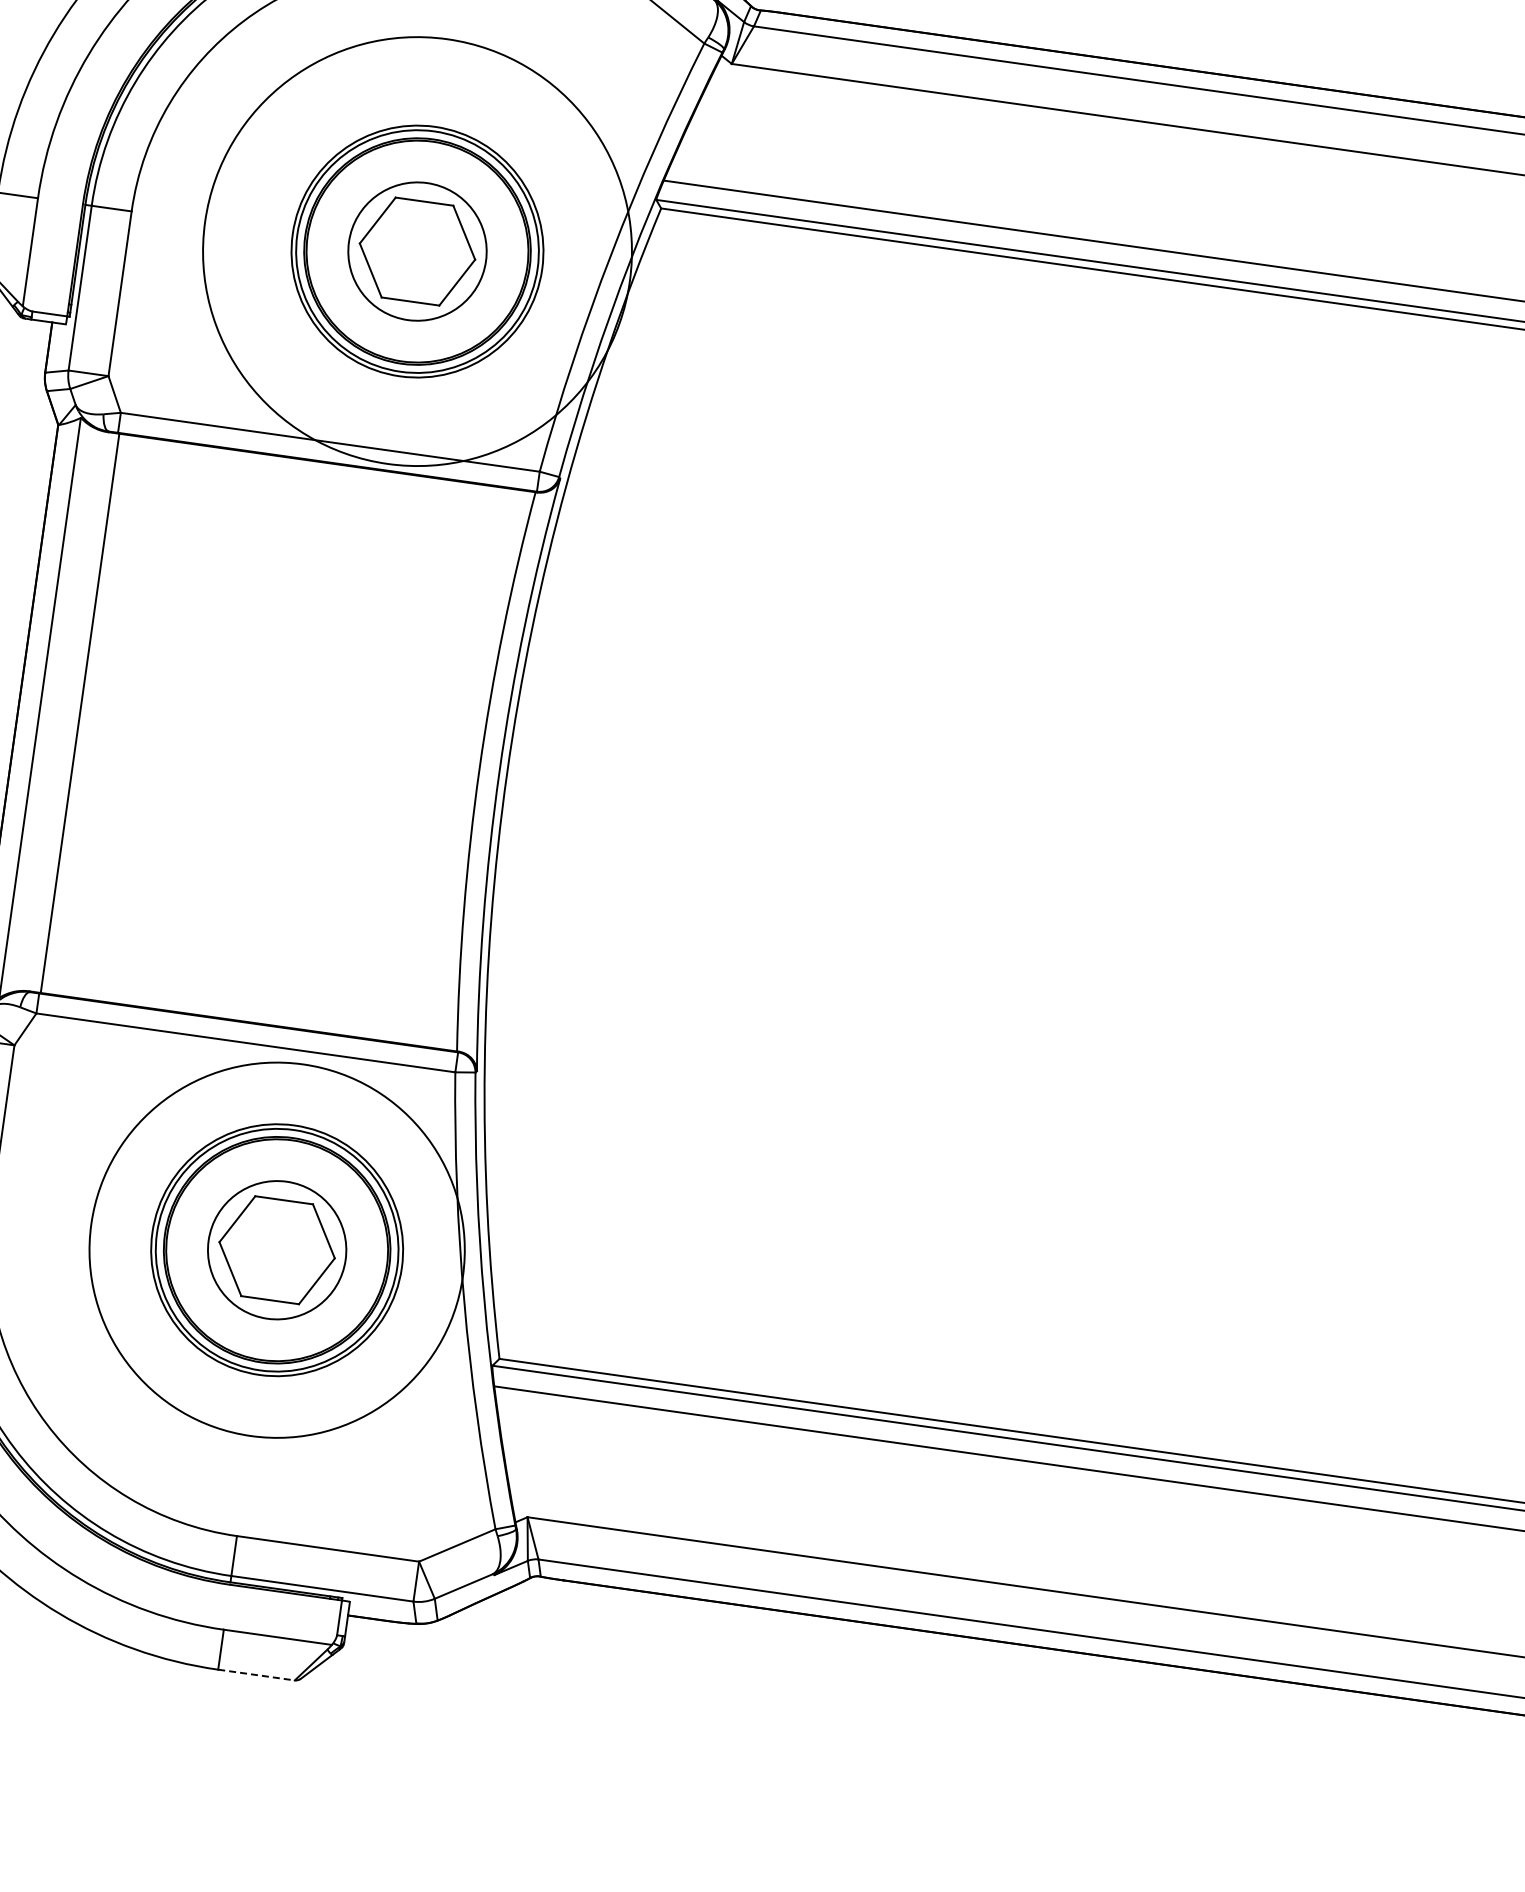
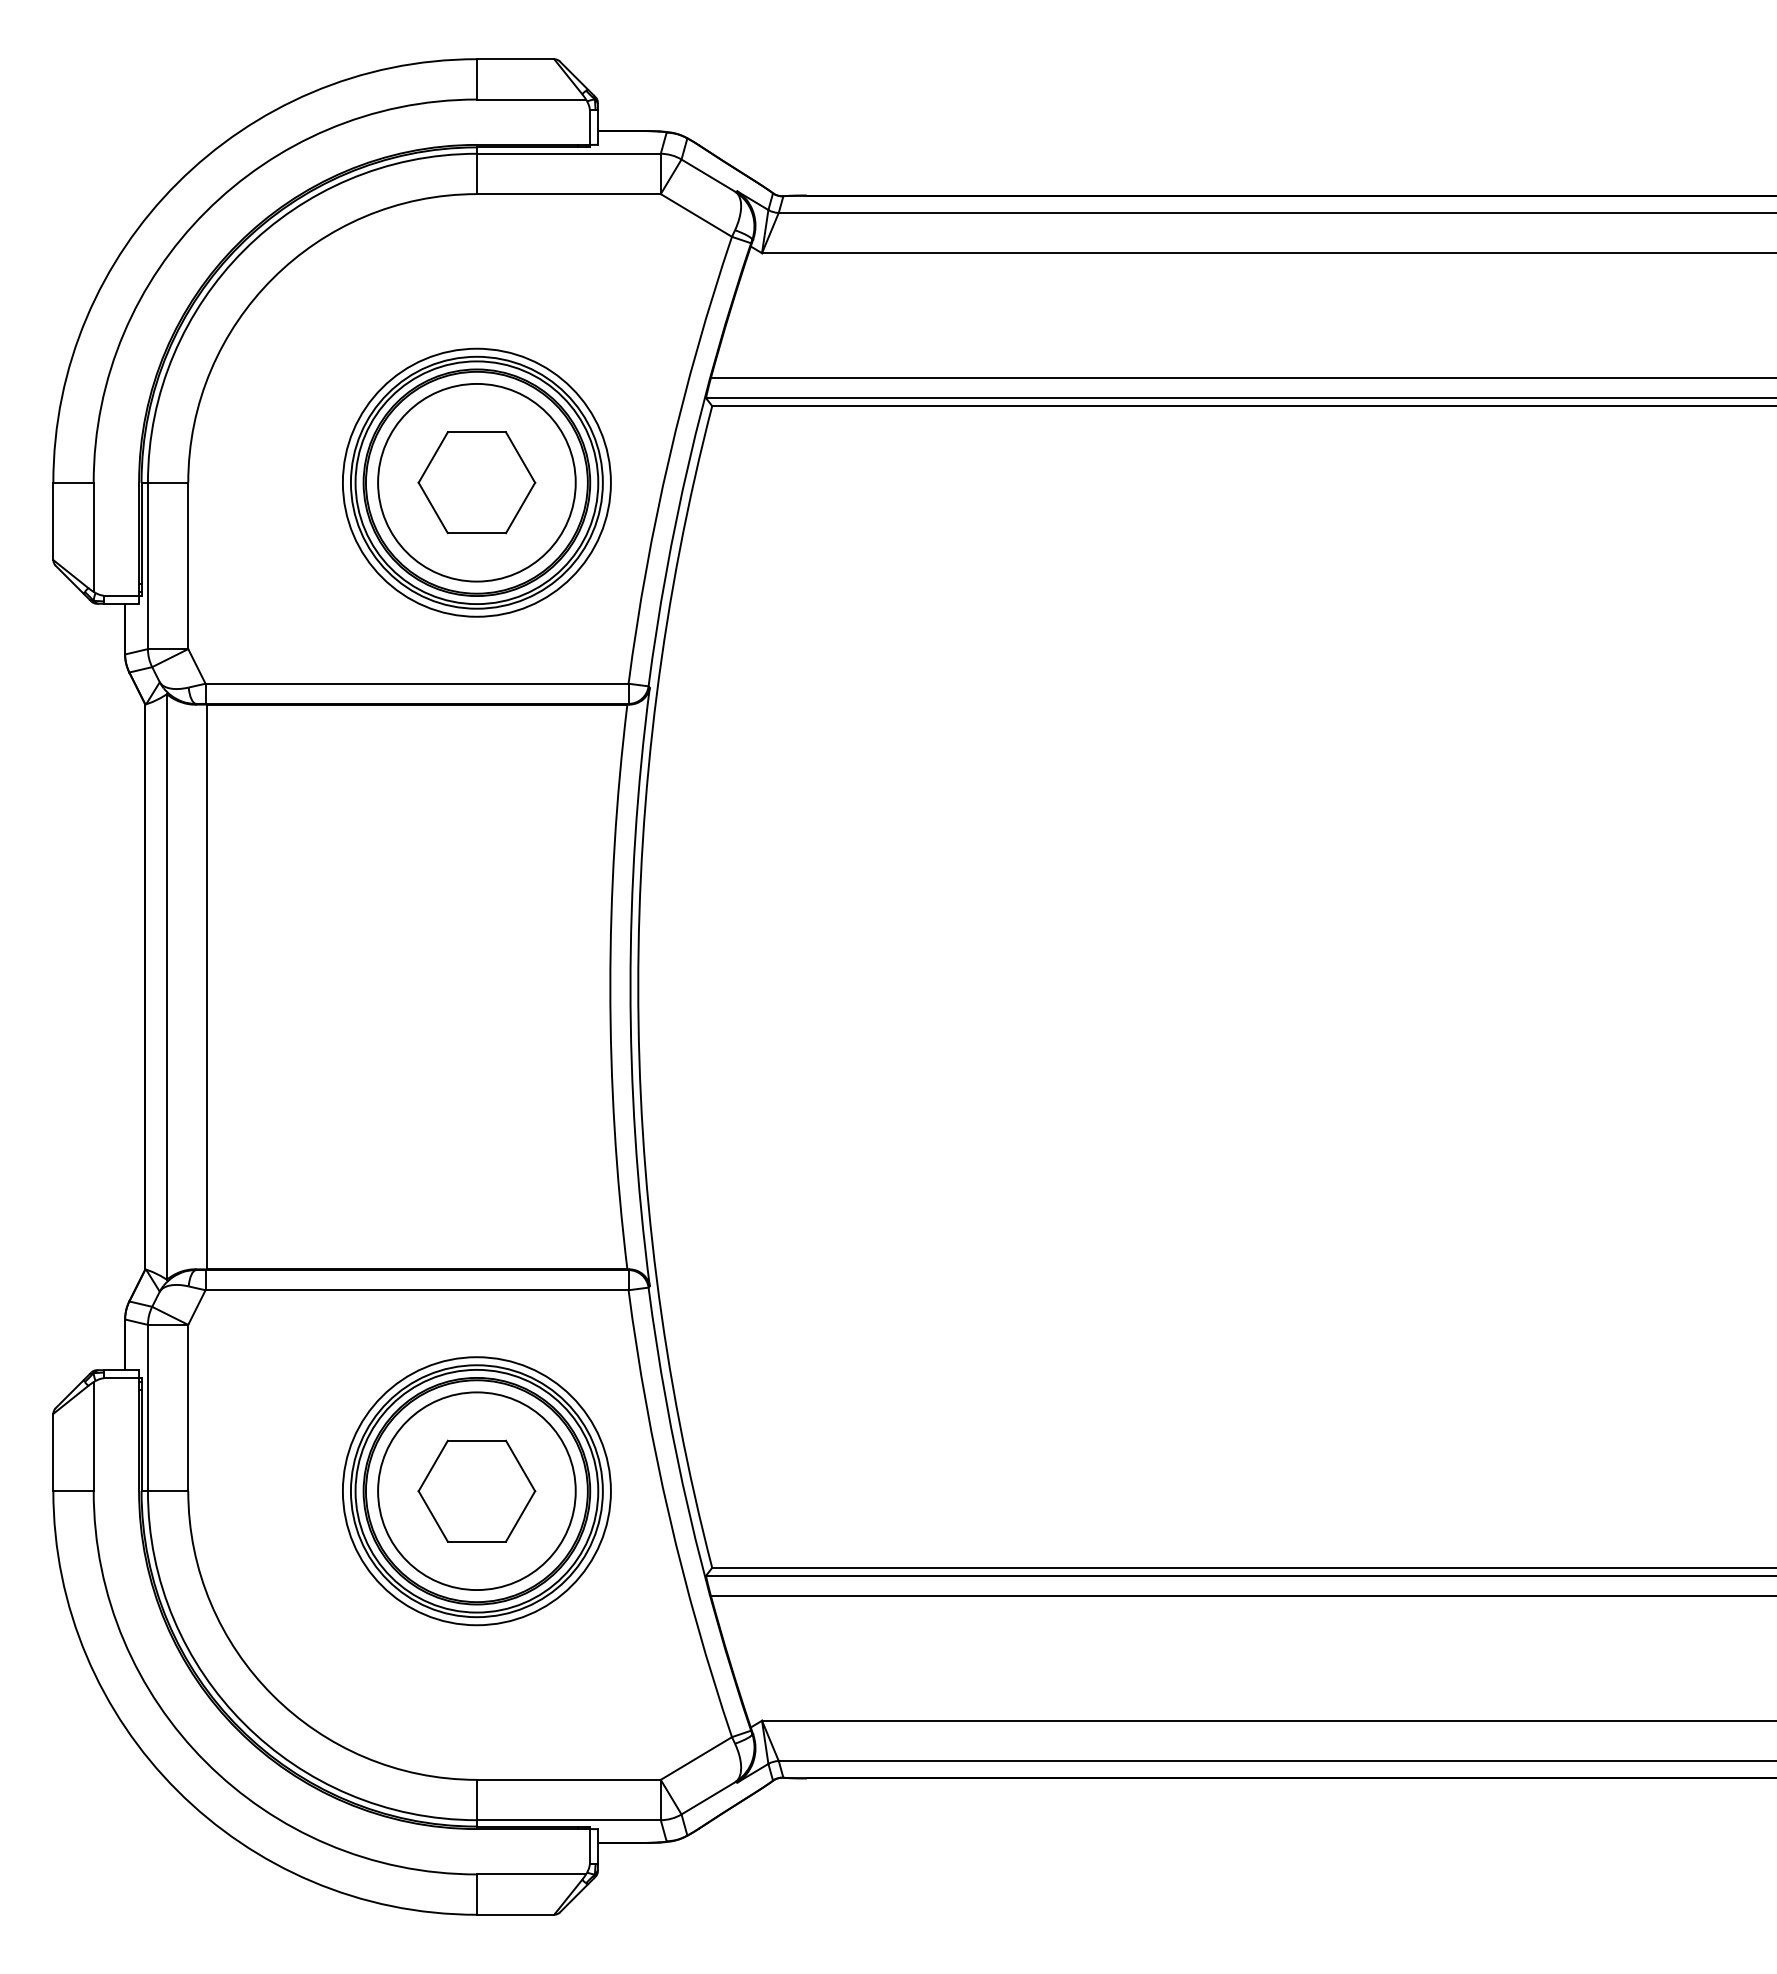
circle: (417, 251) -> (476, 482), size x0.62
circle: (417, 251) -> (476, 482), size x1.43
circle: (276, 1250) -> (476, 1491), size x0.71
circle: (276, 1250) -> (476, 1491), size x1.43
line: (256, 1674) -> (515, 1914), dashed -> solid

